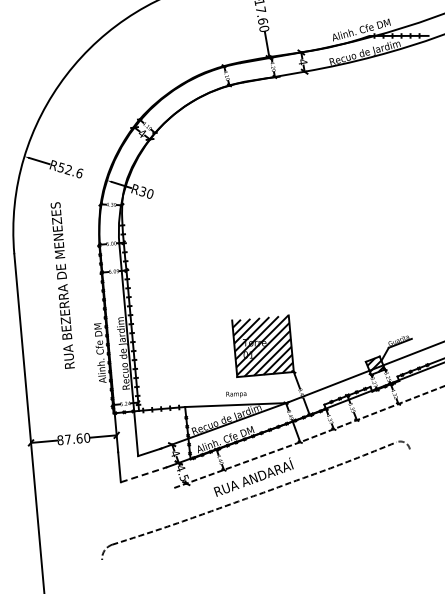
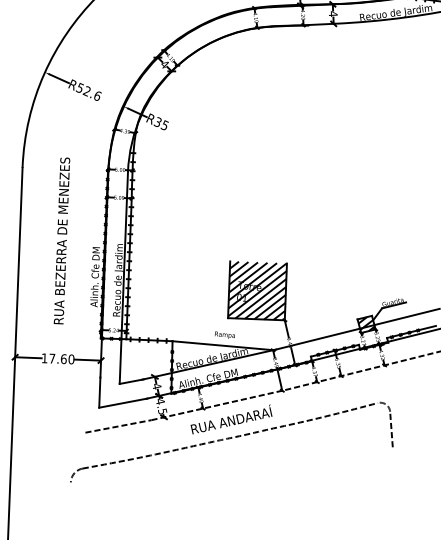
text: (149, 193) -> (164, 124), R30 -> R35
text: (62, 285) -> (61, 240), moved
text: (60, 440) -> (44, 358), 87.60 -> 17.60
line: (413, 466) -> (391, 429), added
line: (144, 474) -> (123, 403), dashed -> solid
line: (142, 498) -> (118, 426), added

